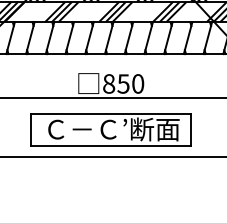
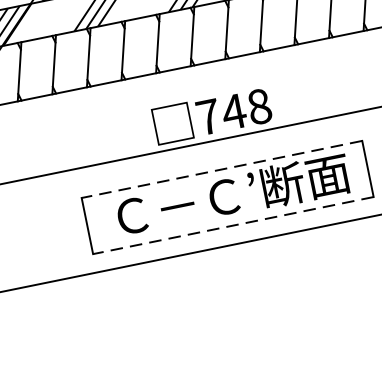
text: (123, 83) -> (233, 111), 850 -> 748
line: (110, 114) -> (221, 170), solid -> dashed
line: (110, 146) -> (233, 226), solid -> dashed

